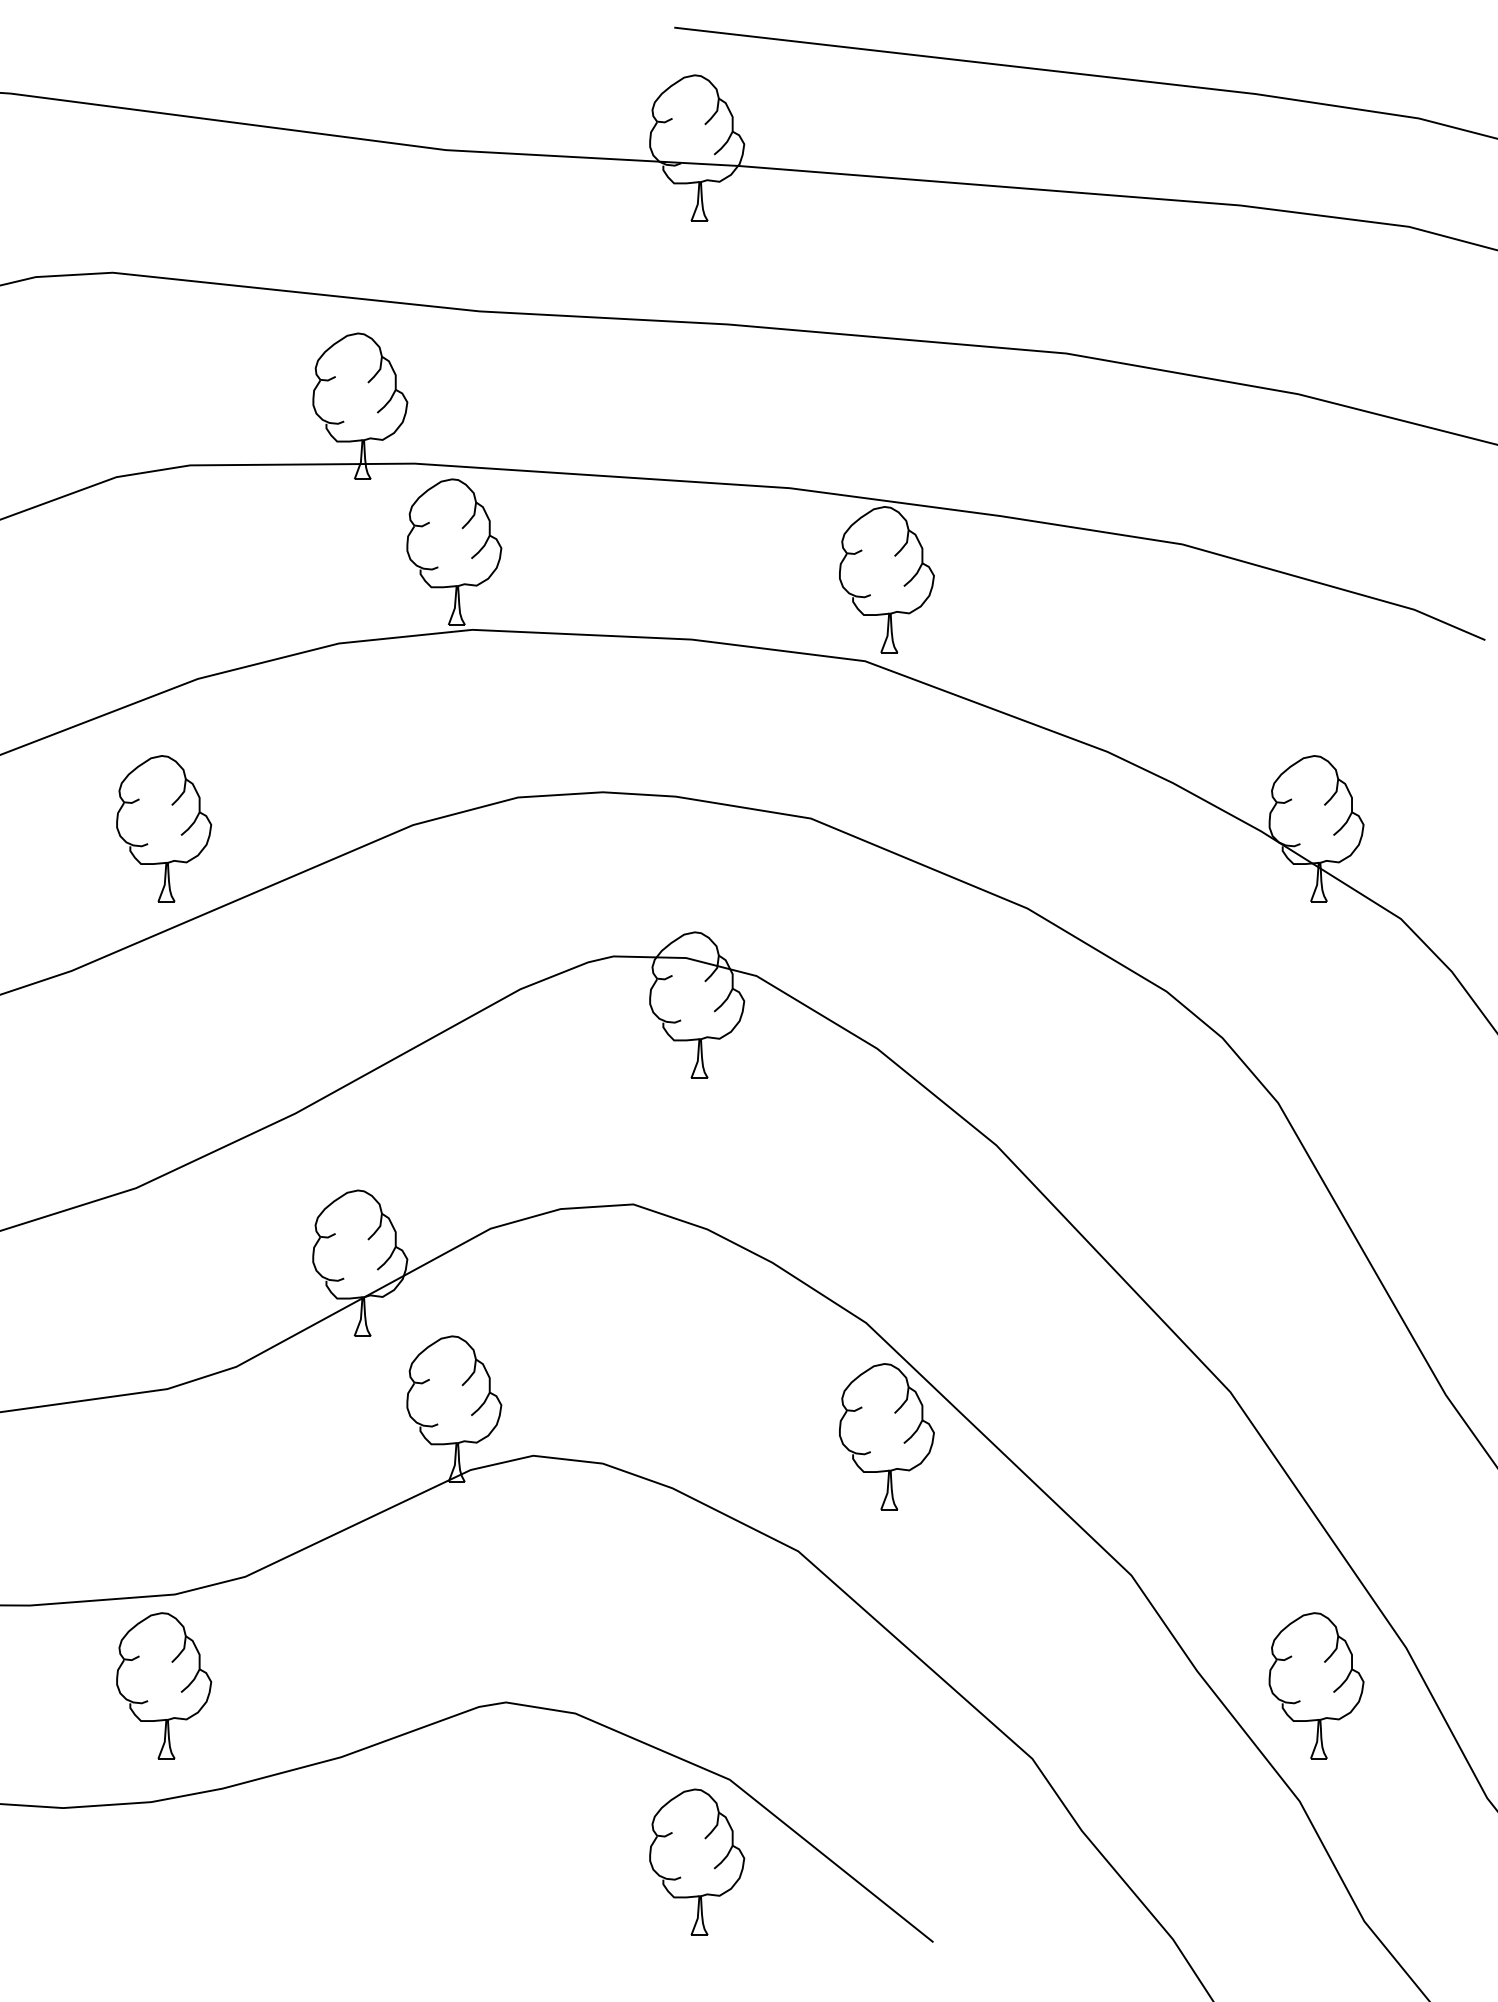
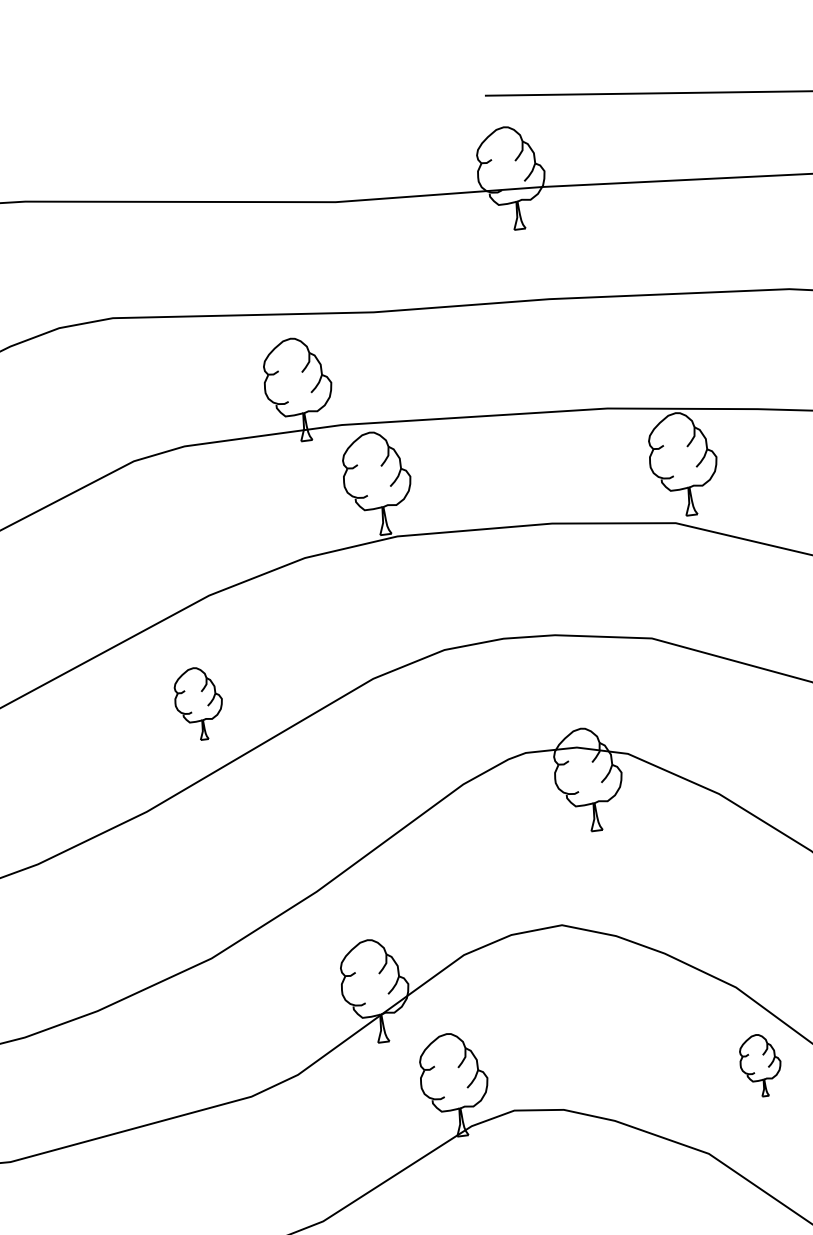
part: (164, 828) -> (199, 703), size x0.7
part: (886, 1436) -> (760, 1065), size x0.6

